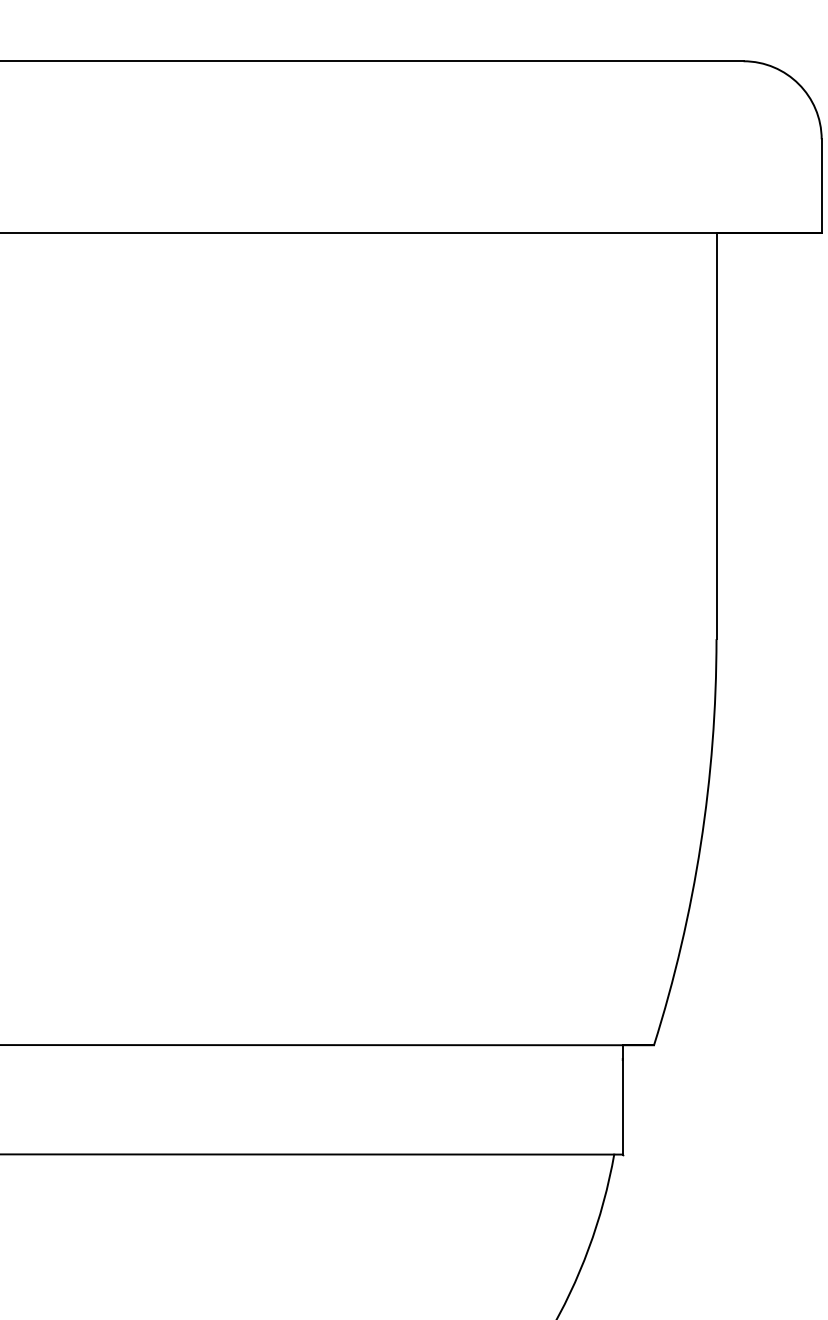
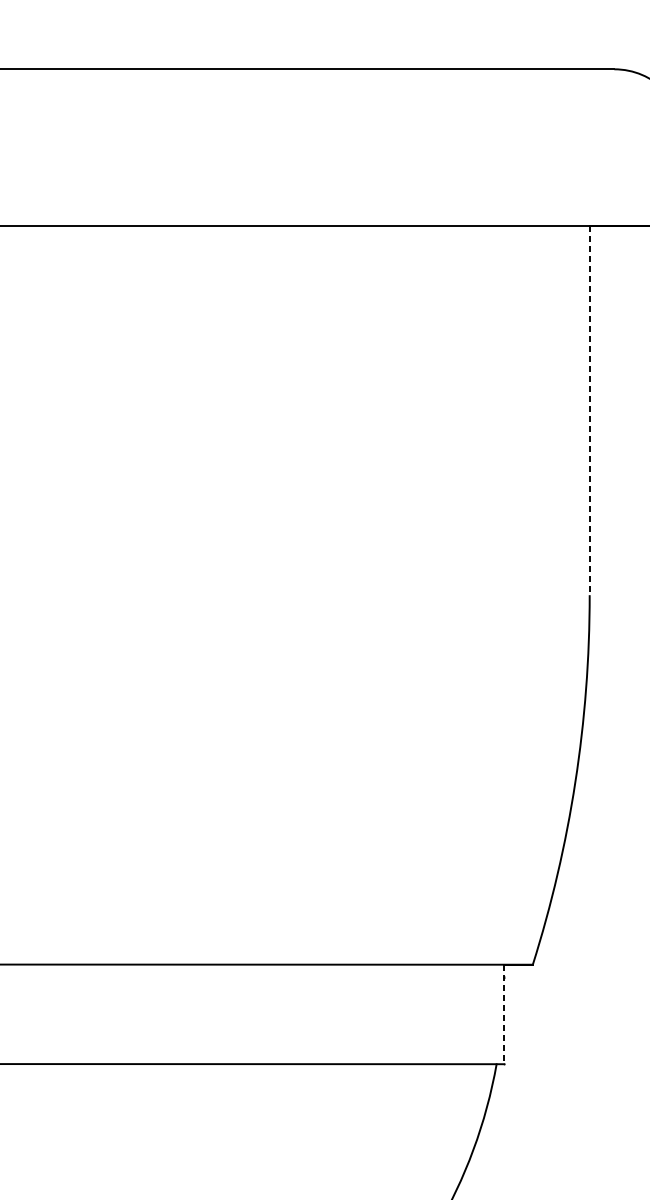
line: (716, 436) -> (589, 410), solid -> dashed
line: (622, 1099) -> (504, 1014), solid -> dashed

